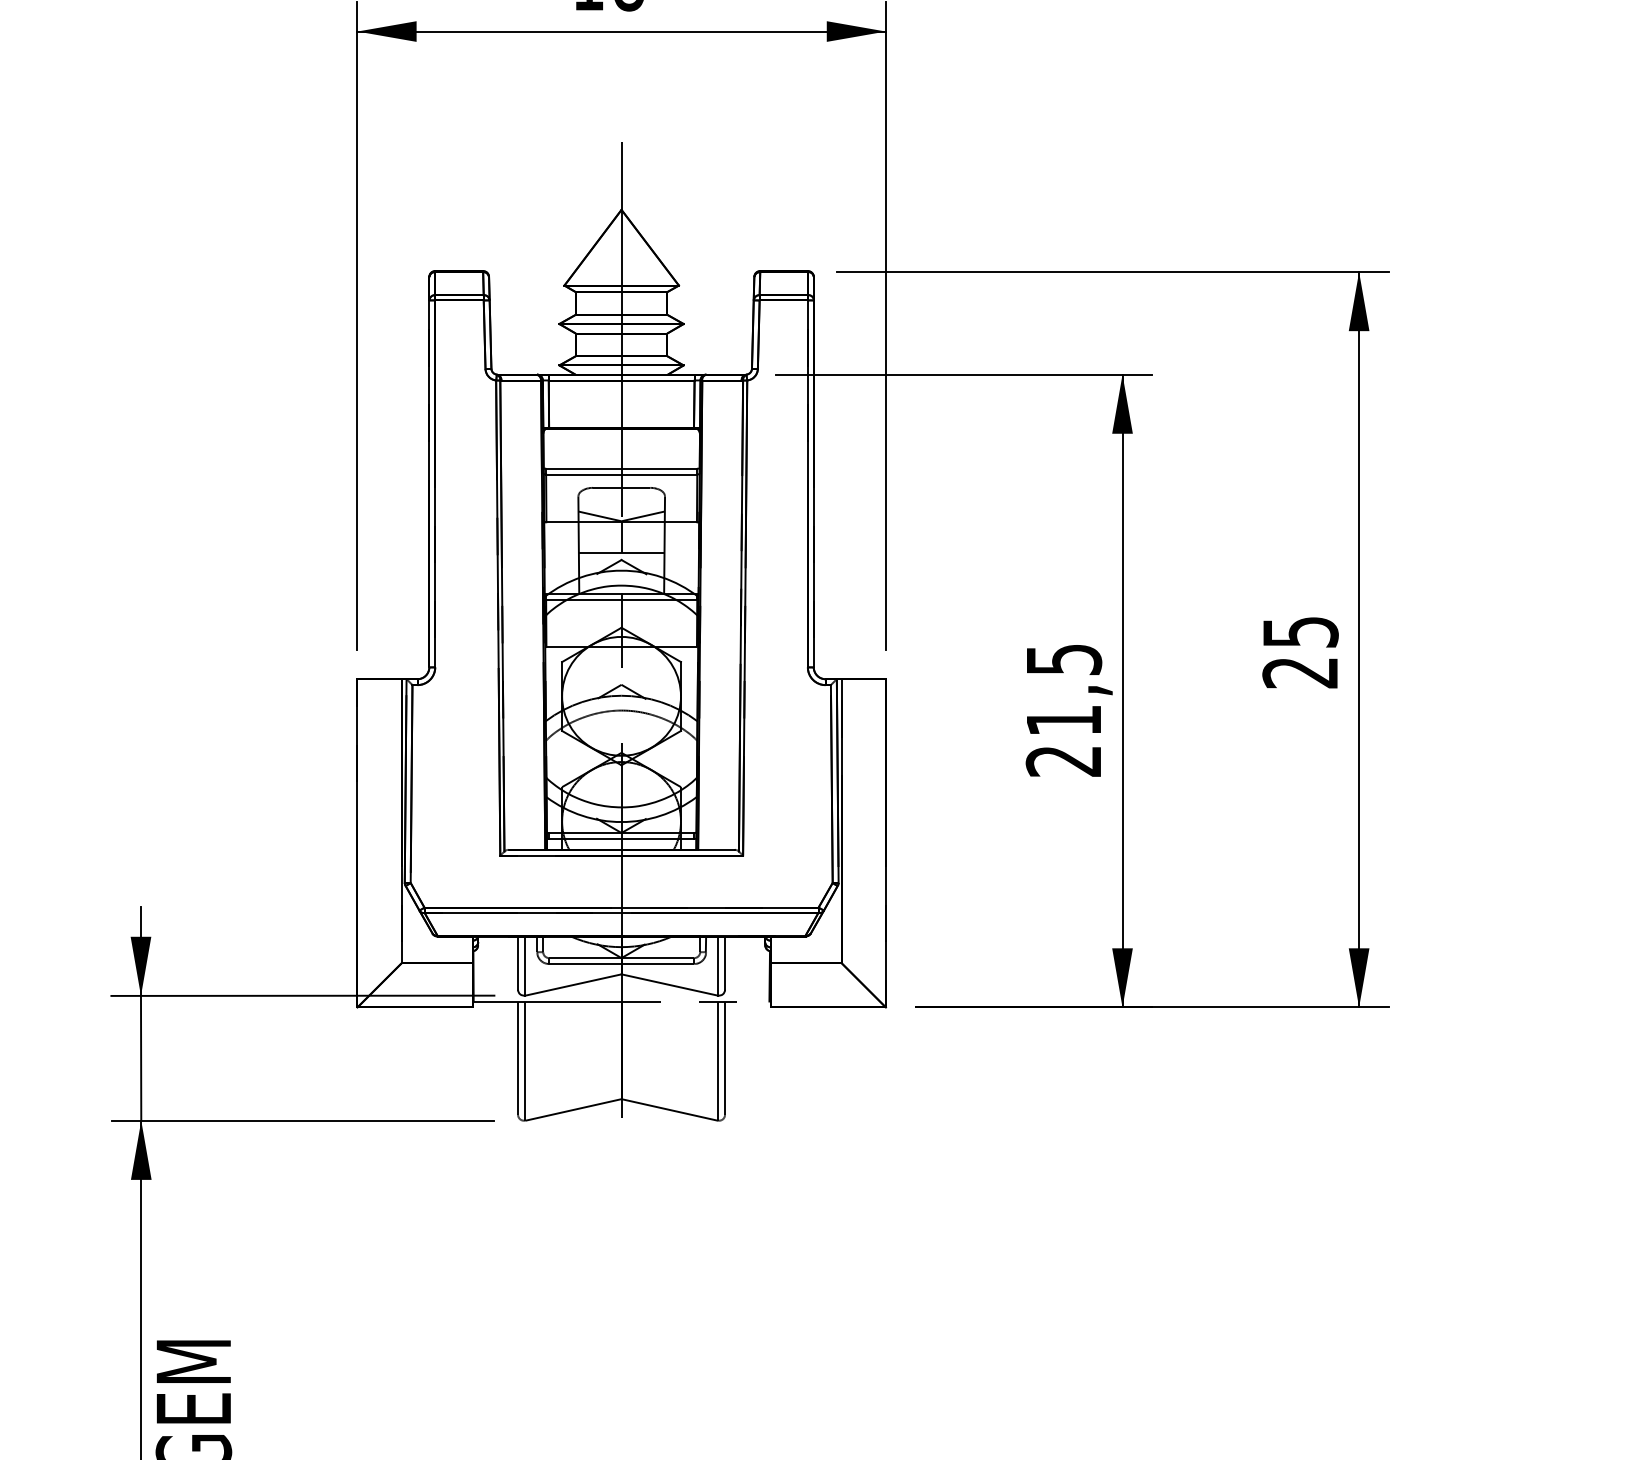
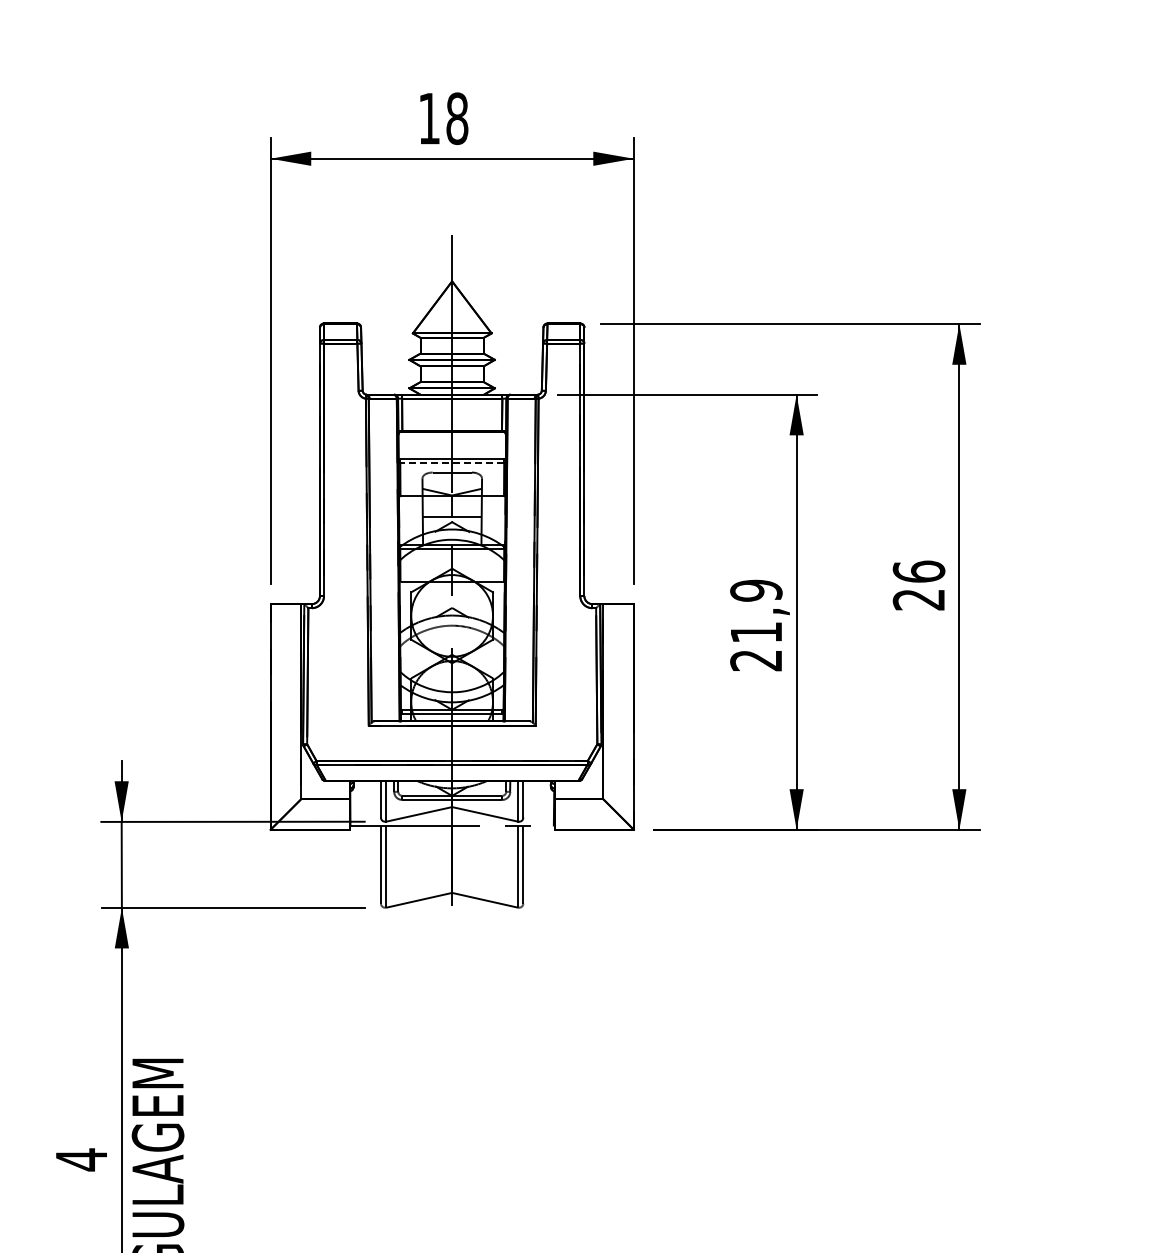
line: (622, 474) -> (452, 463), solid -> dashed
text: (1299, 631) -> (918, 571), 25 -> 26
text: (1064, 659) -> (756, 590), 21,5 -> 21,9

